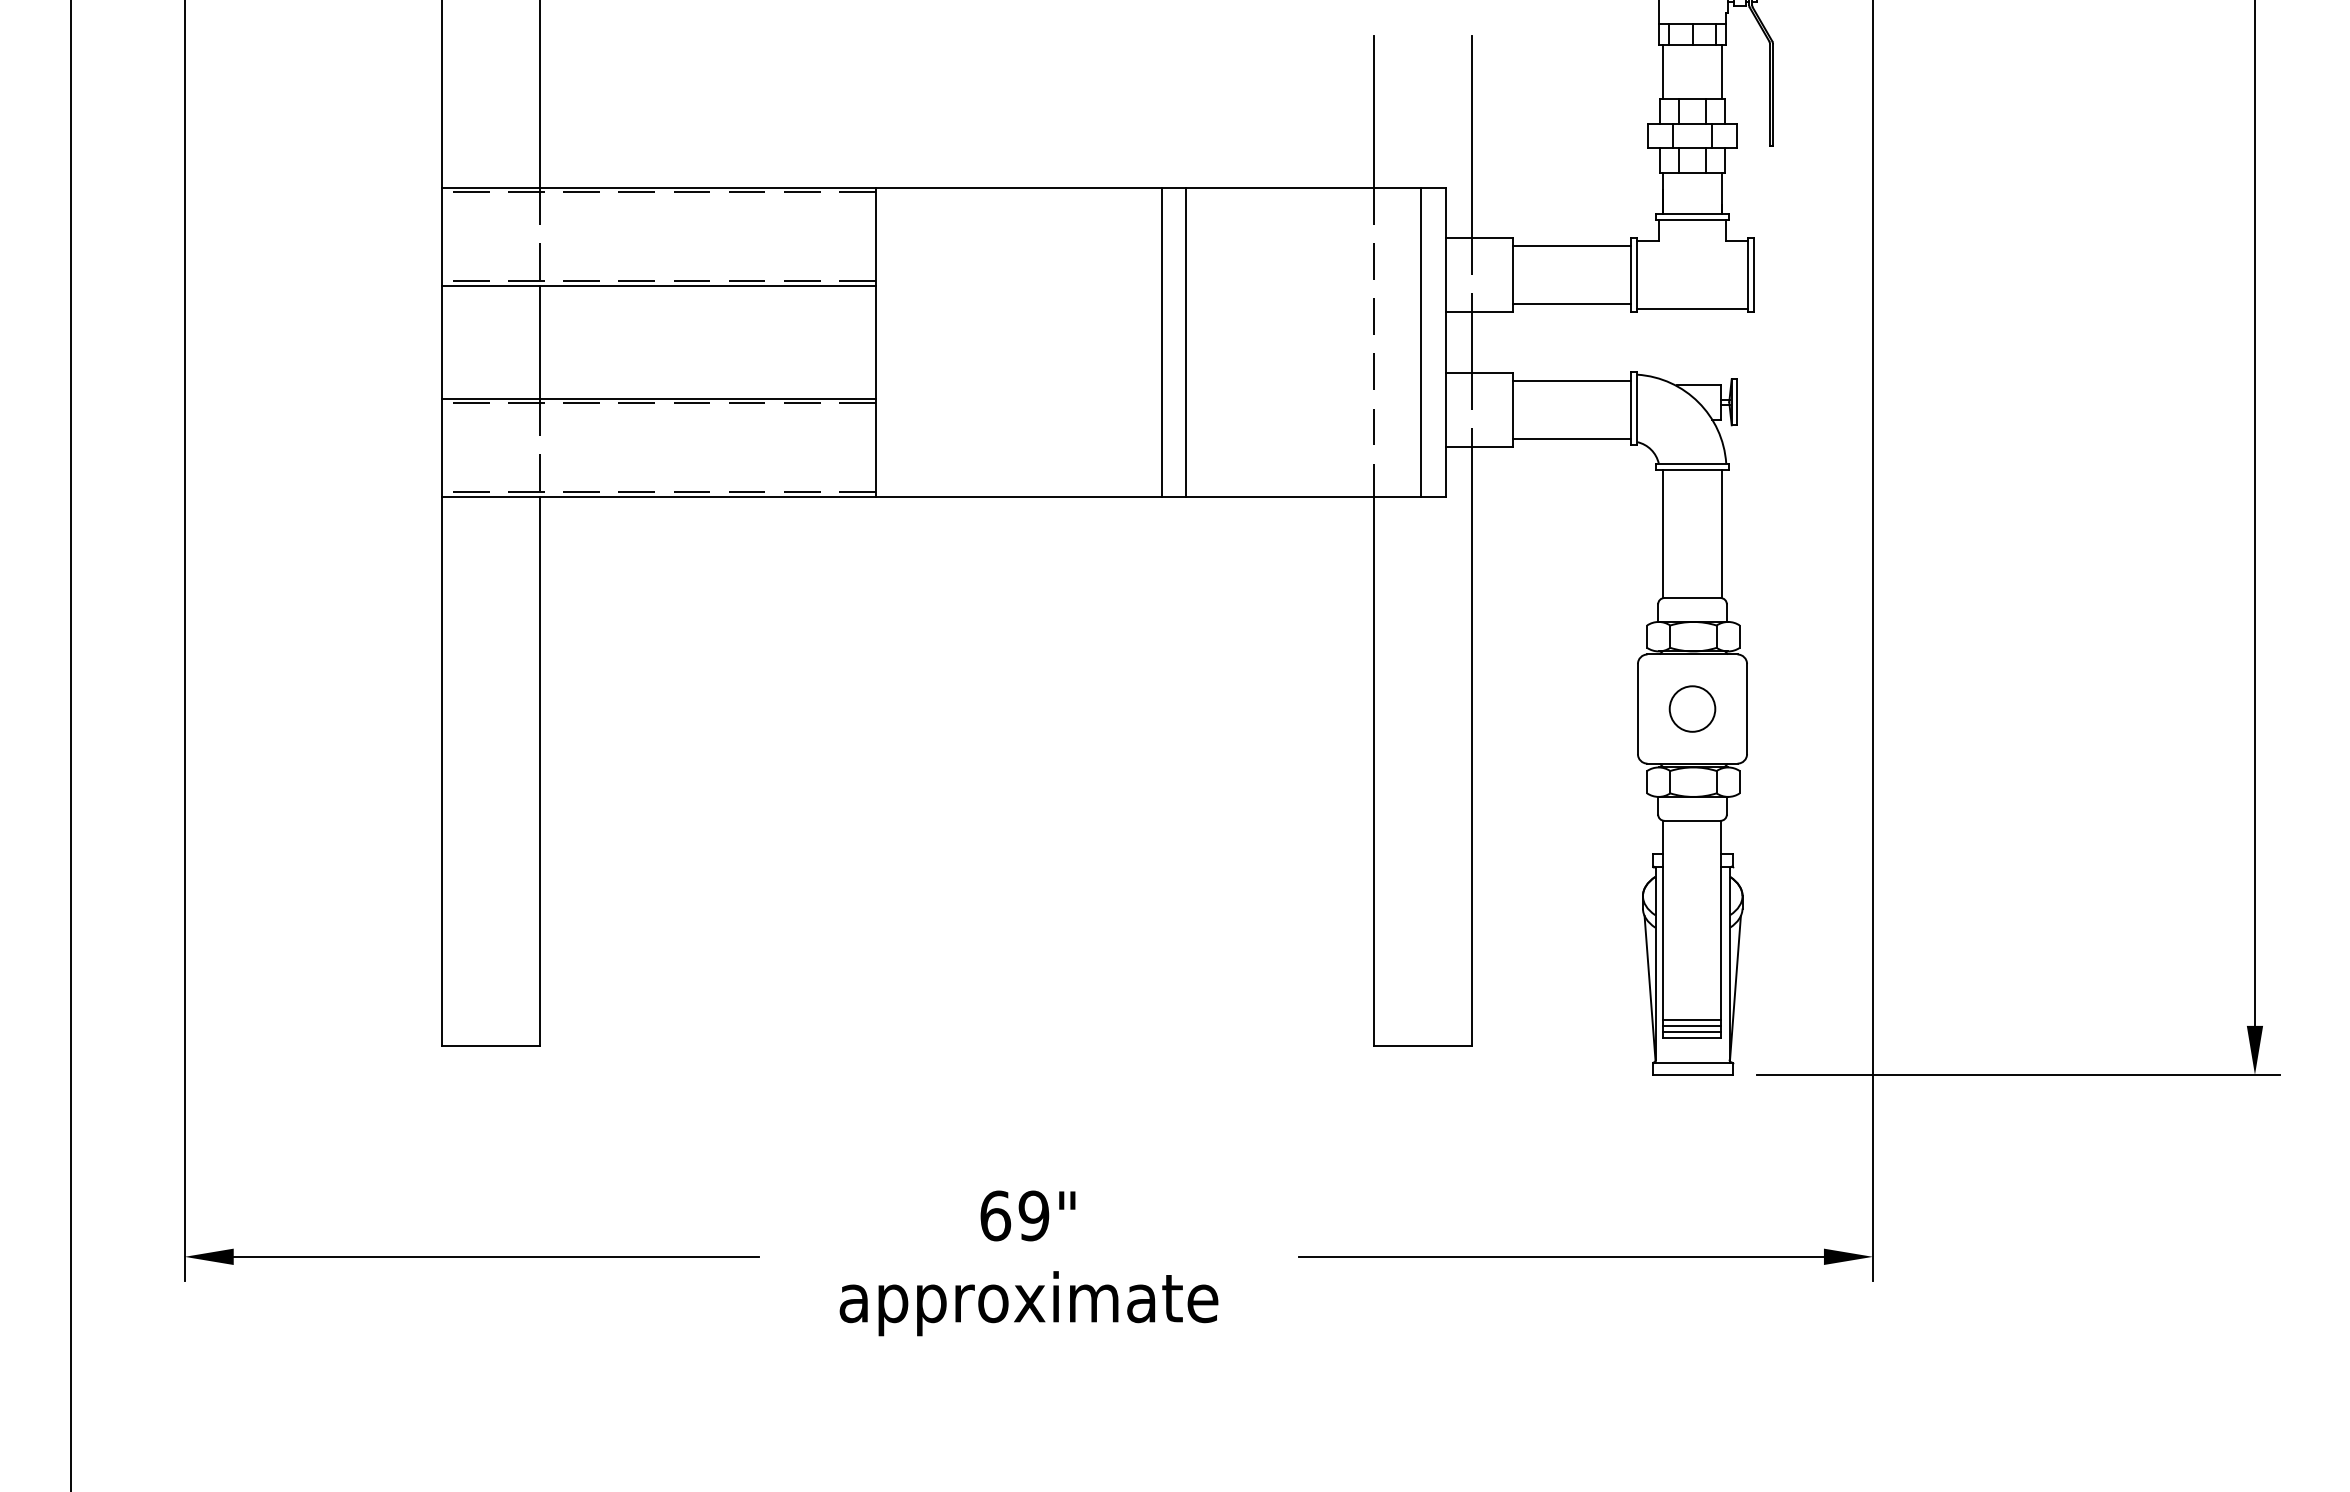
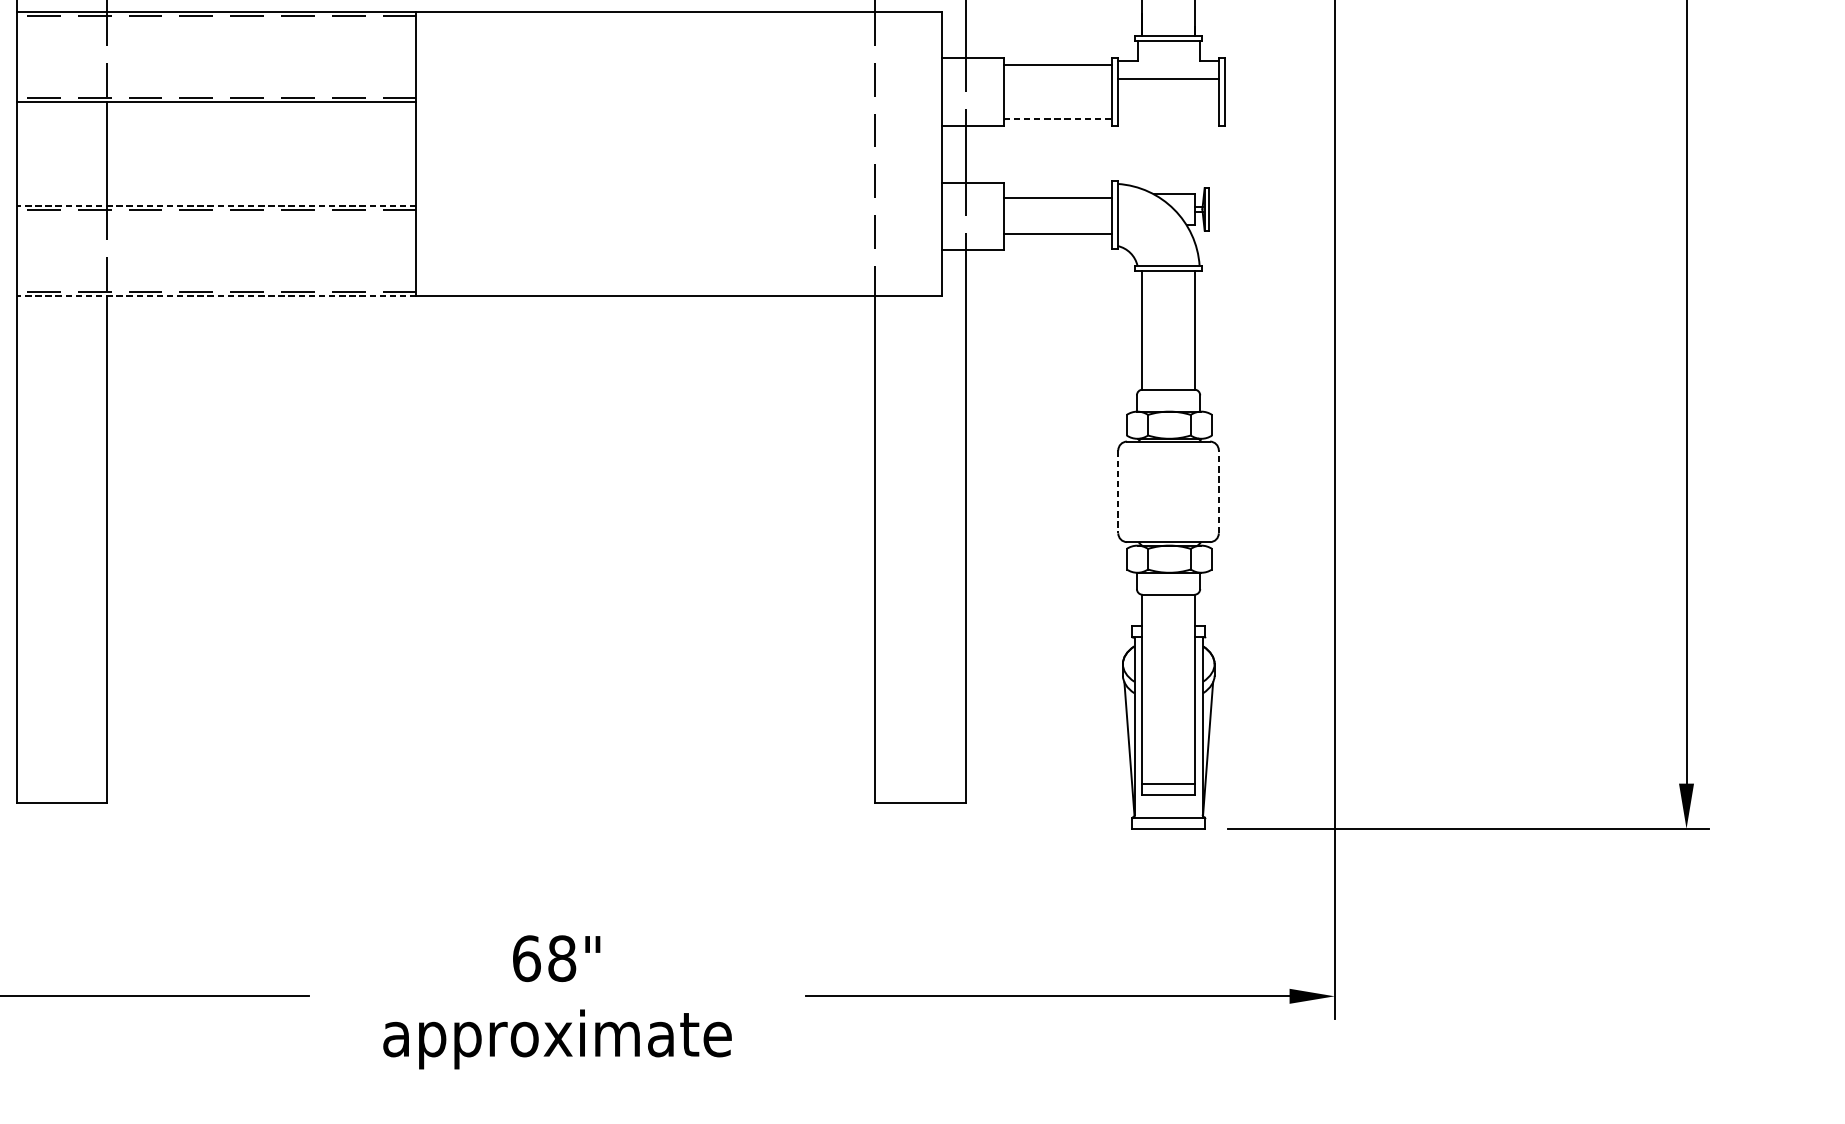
line: (1572, 303) -> (1058, 118), solid -> dashed
line: (1692, 308) -> (1168, 78), moved
line: (1161, 341) -> (679, 153), removed
line: (1186, 341) -> (702, 153), removed
line: (1421, 341) -> (918, 153), removed
line: (1572, 380) -> (1058, 233), moved
line: (659, 398) -> (217, 205), solid -> dashed
line: (1572, 439) -> (1058, 198), moved
line: (659, 496) -> (217, 296), solid -> dashed
circle: (1692, 708) -> (1168, 491), removed
line: (1747, 708) -> (1219, 491), solid -> dashed
line: (1637, 709) -> (1117, 492), solid -> dashed
line: (1692, 1020) -> (1168, 778), removed
line: (1692, 1032) -> (1168, 789), removed
text: (1033, 1215) -> (561, 958), 69" -> 68"

